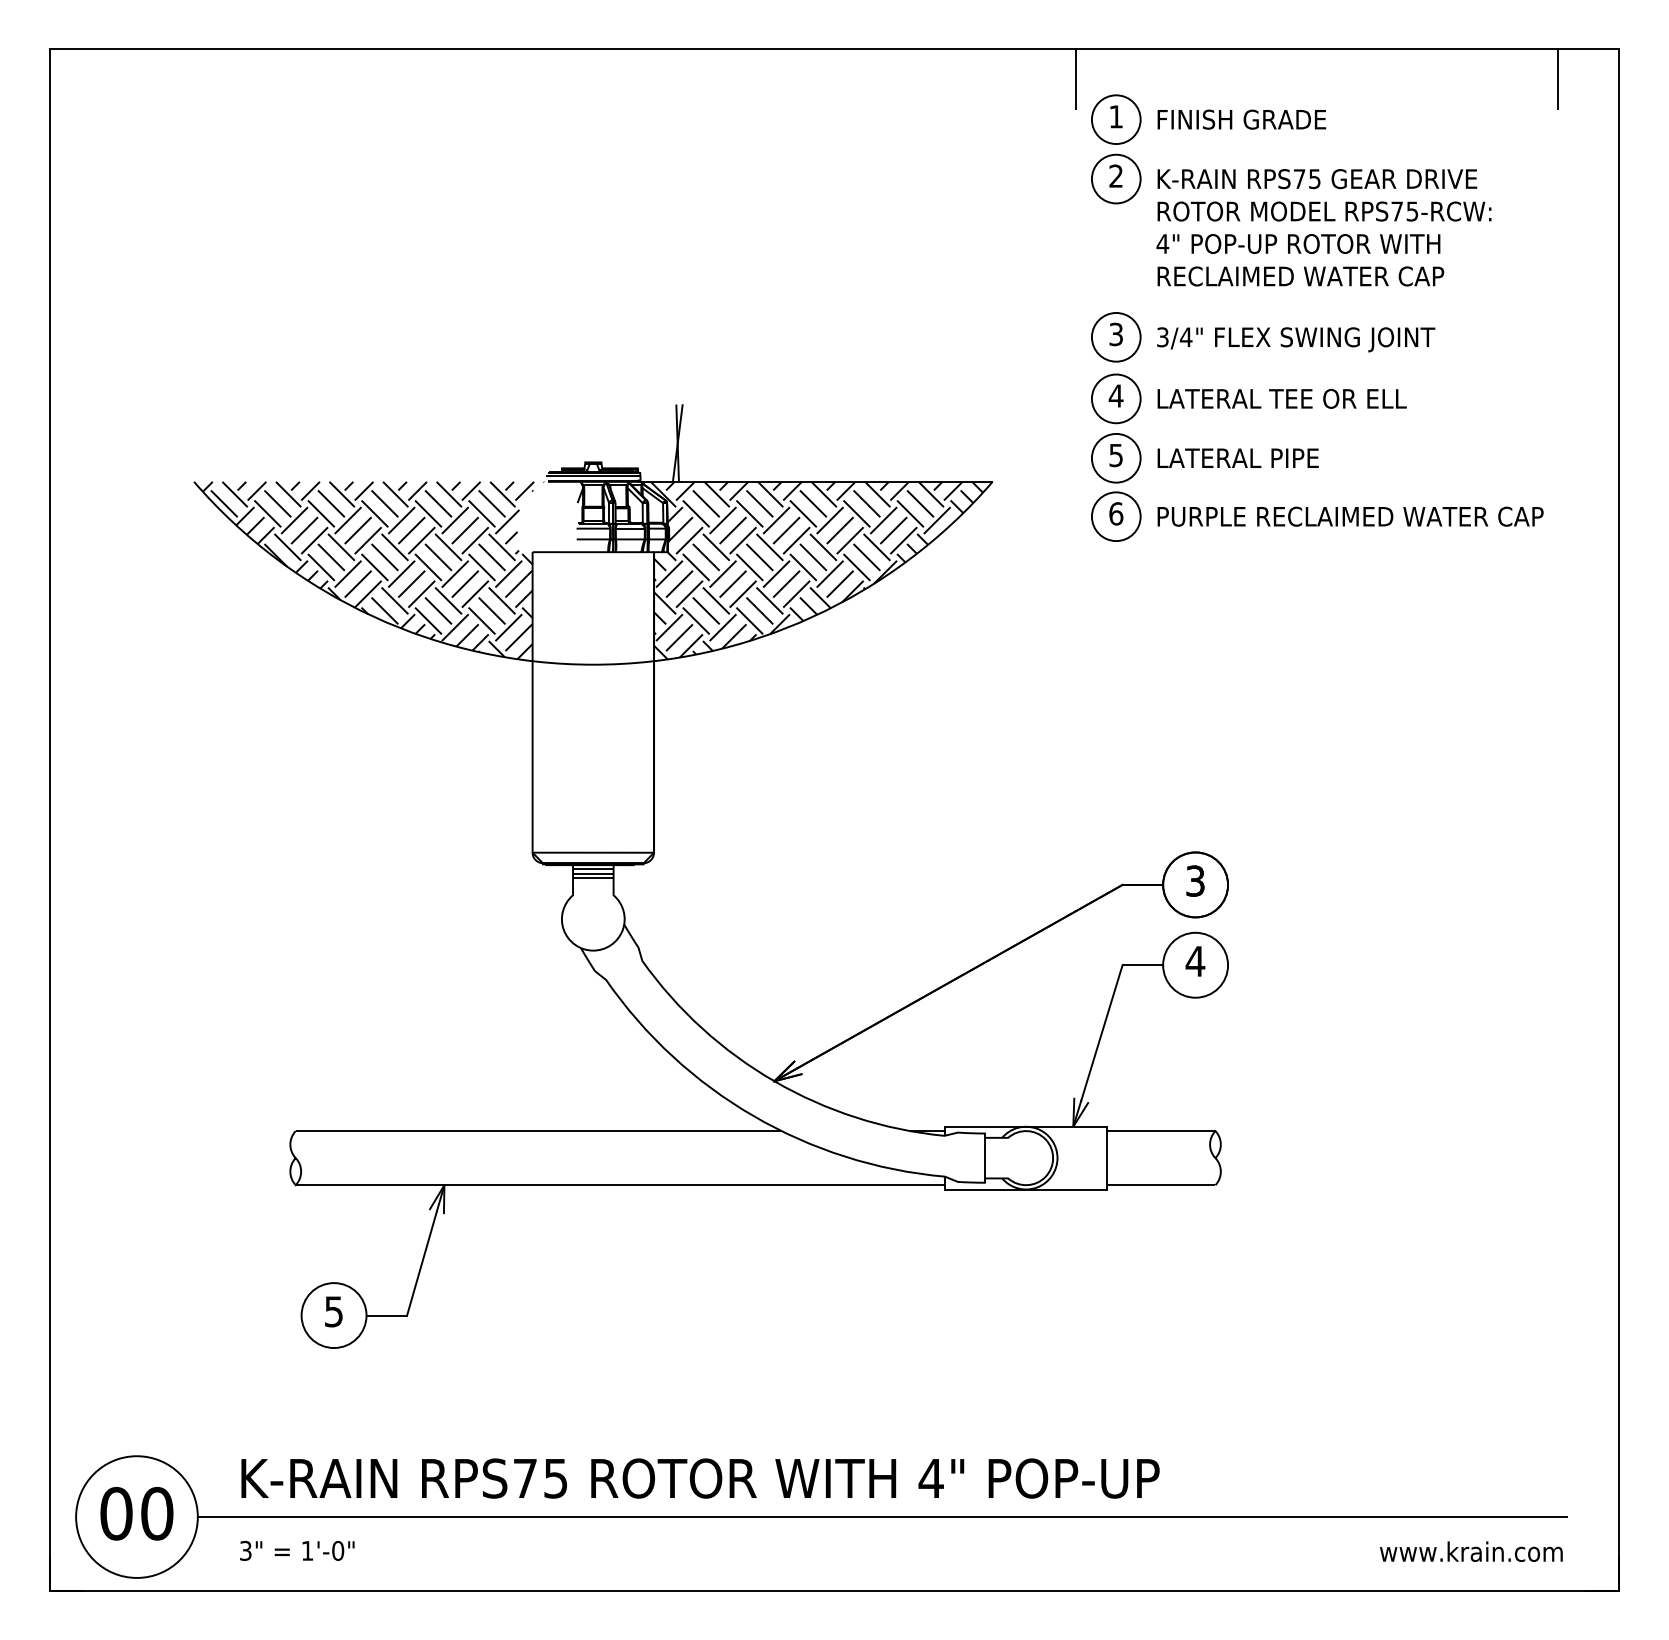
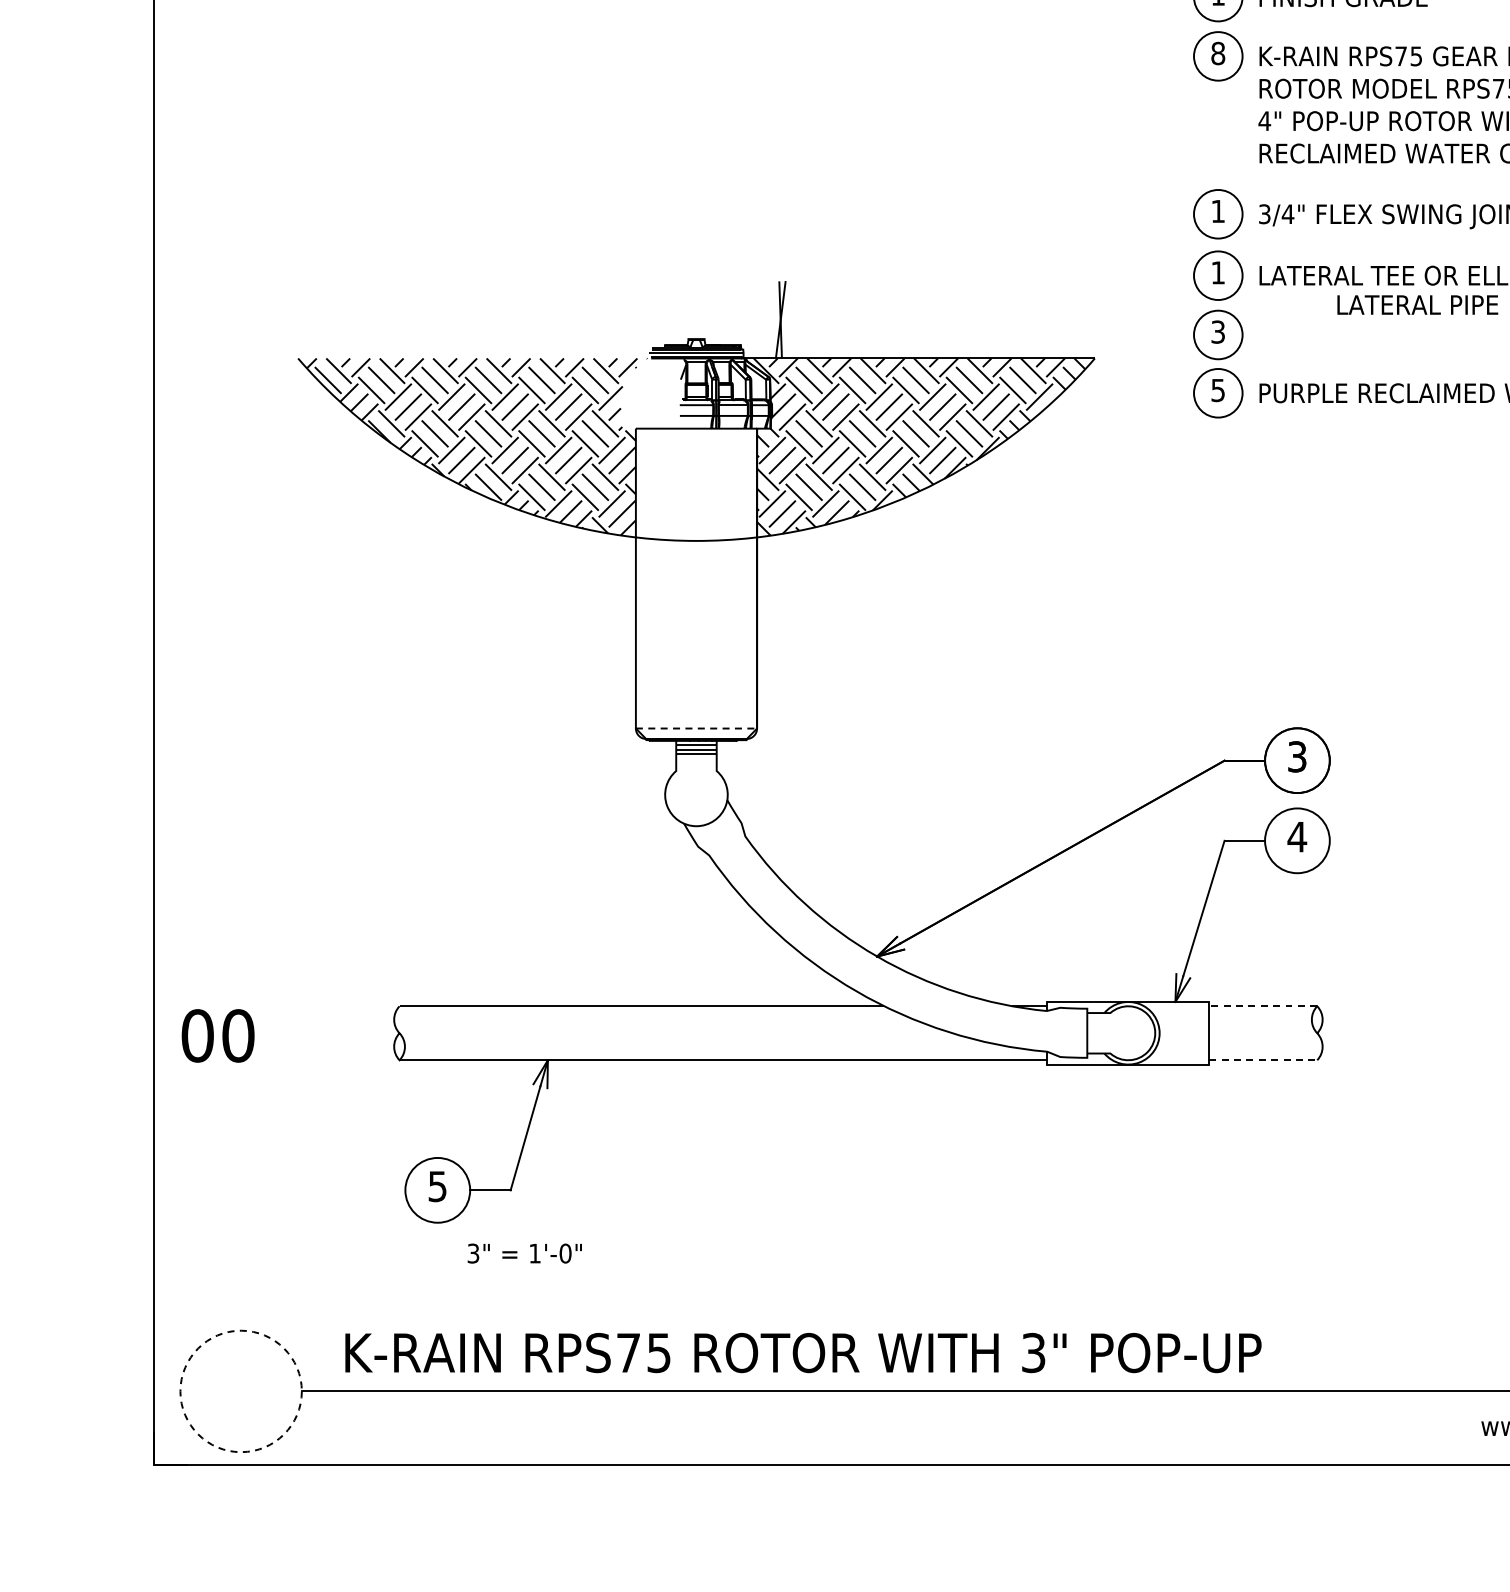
text: (1116, 175) -> (1218, 52), 2 -> 8
text: (1115, 334) -> (1217, 211), 3 -> 1
text: (1115, 395) -> (1217, 272), 4 -> 1
text: (1116, 454) -> (1218, 331), 5 -> 3
text: (1237, 457) -> (1417, 304), moved
text: (1116, 513) -> (1218, 390), 6 -> 5
line: (593, 852) -> (696, 728), solid -> dashed
line: (1160, 1131) -> (1262, 1006), solid -> dashed
line: (1161, 1185) -> (1263, 1060), solid -> dashed
text: (930, 1478) -> (1032, 1352), 4" -> 3"
text: (136, 1513) -> (217, 1035), moved
circle: (136, 1516) -> (240, 1390), solid -> dashed
text: (297, 1550) -> (525, 1253), moved

